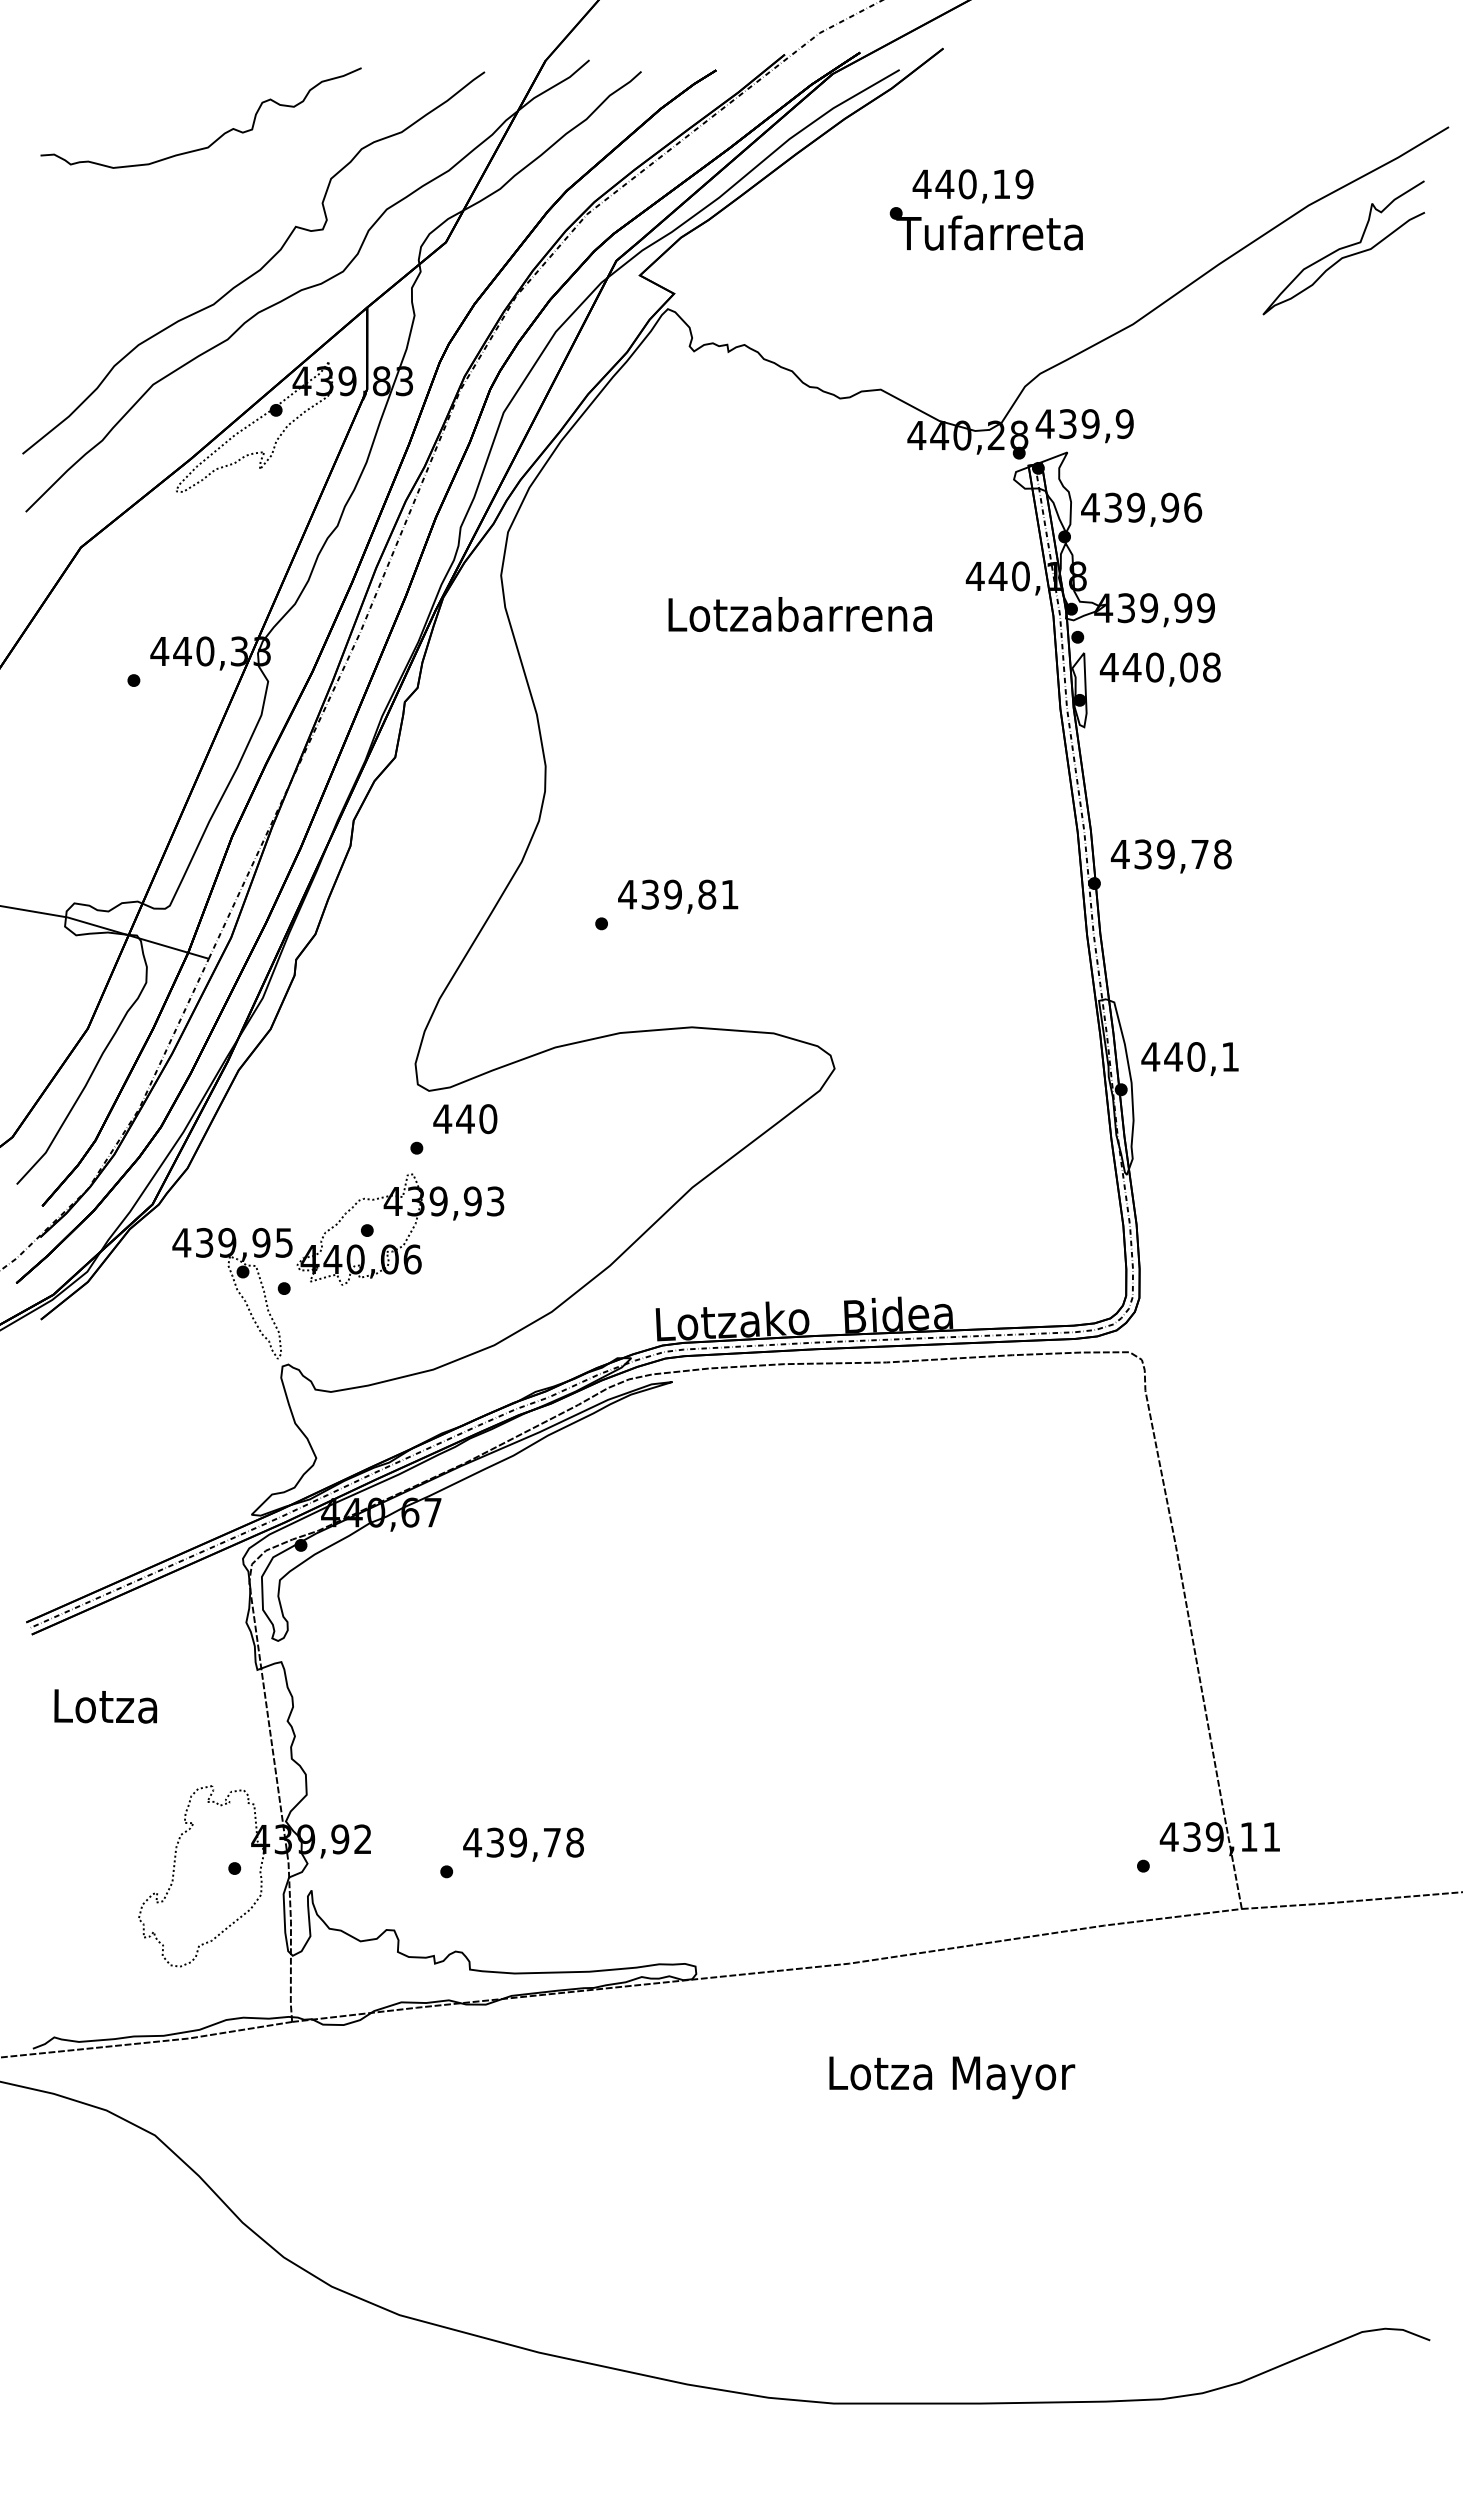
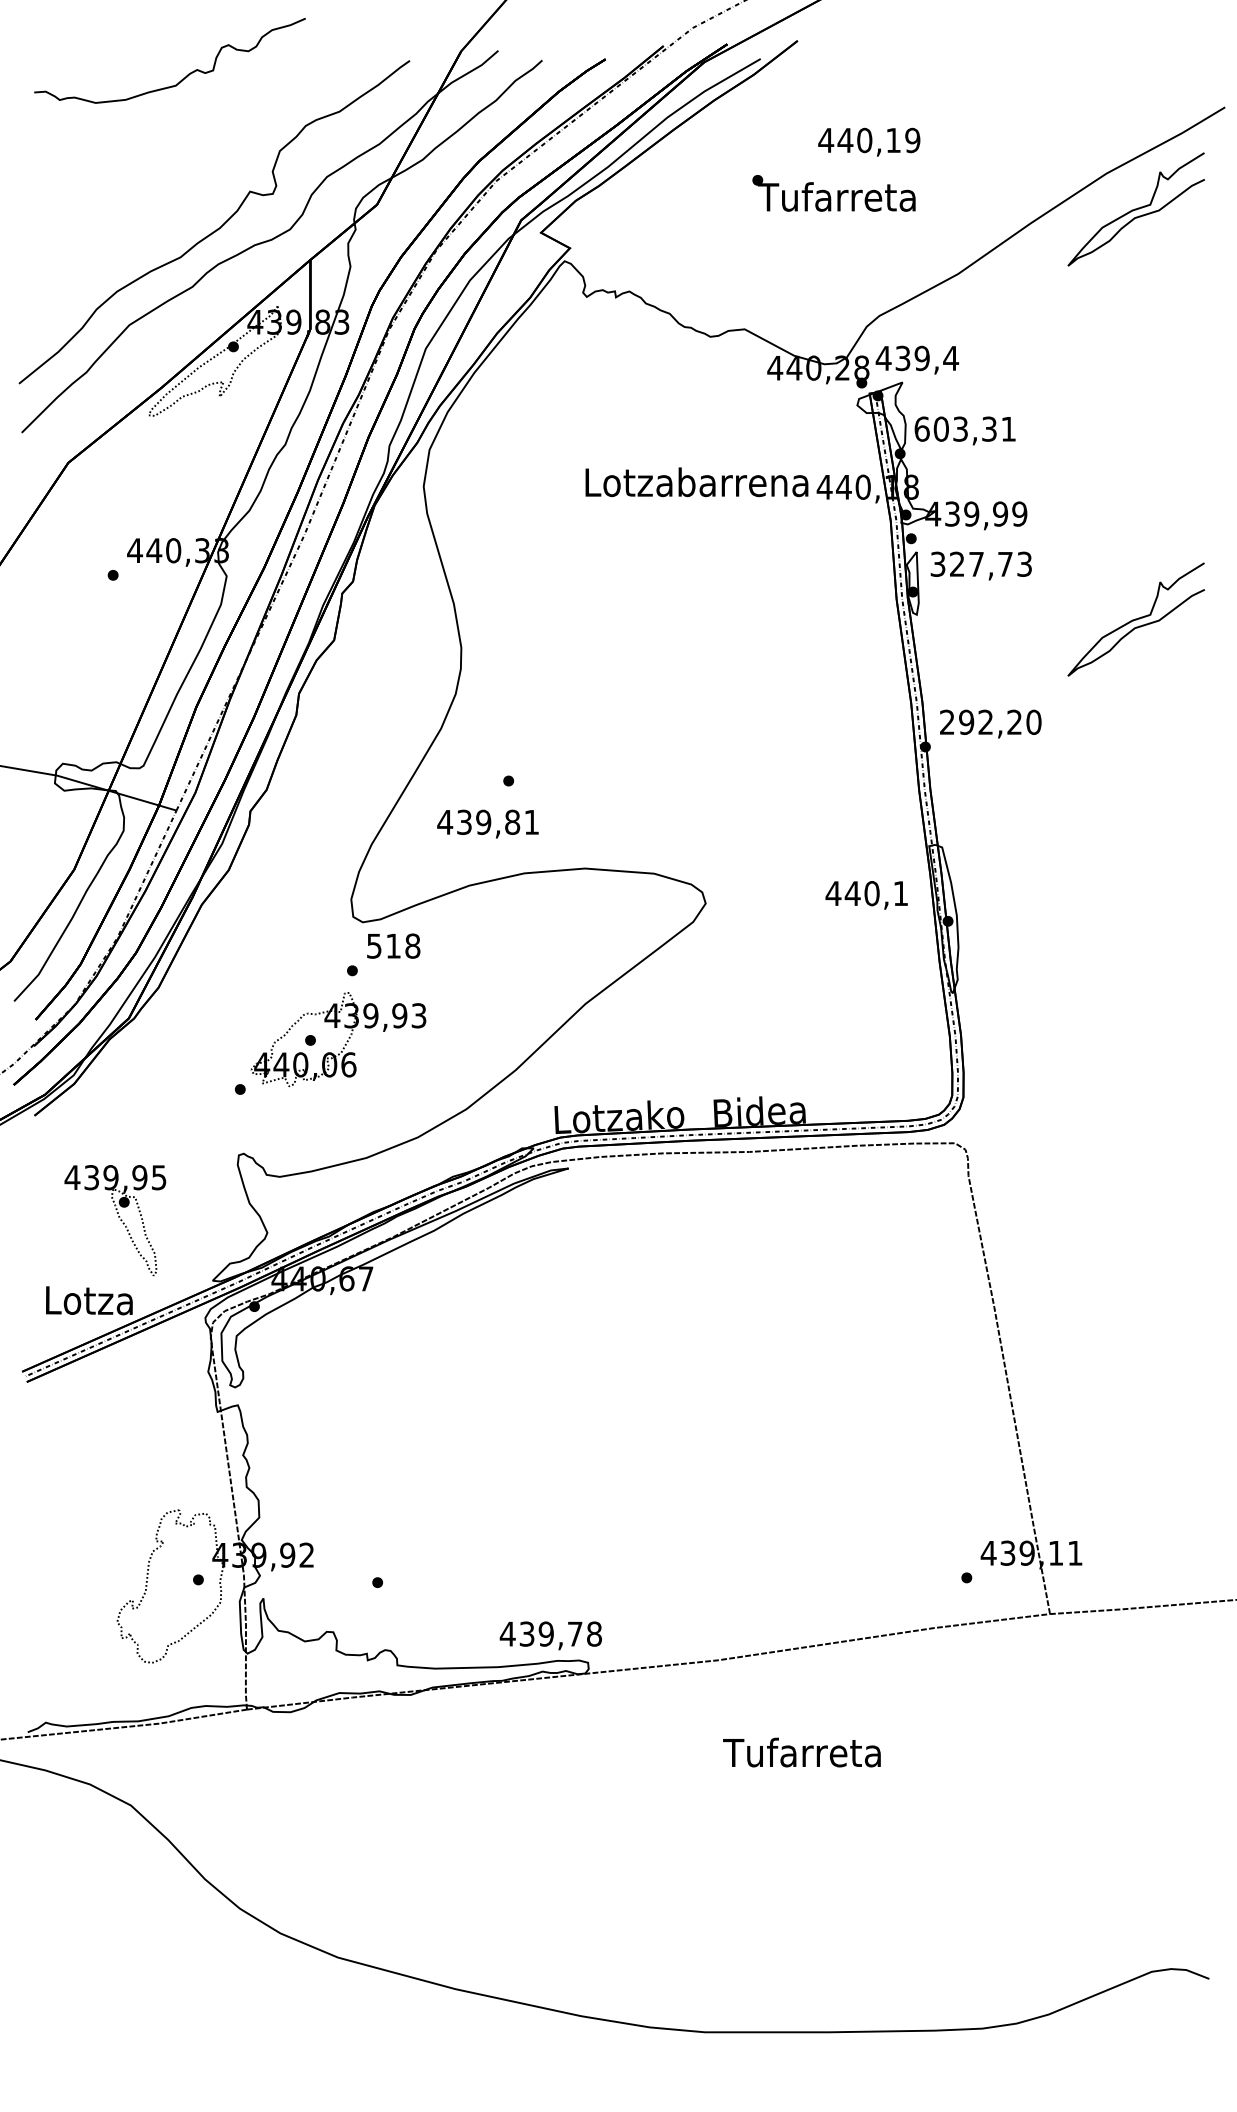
curve: (219, 136) -> (185, 76), moved
text: (972, 186) -> (868, 142), moved
text: (1124, 424) -> (950, 358), 439,9 -> 439,4
text: (1141, 507) -> (965, 428), 439,96 -> 603,31
text: (799, 614) -> (696, 482), moved
text: (1159, 667) -> (980, 564), 440,08 -> 327,73
curve: (1343, 732) -> (1136, 619), added
text: (1170, 854) -> (989, 722), 439,78 -> 292,20
text: (678, 896) -> (488, 823), moved
text: (1189, 1058) -> (866, 894), moved
text: (465, 1119) -> (393, 946), 440 -> 518
part: (232, 1293) -> (115, 1220), moved
text: (105, 1706) -> (89, 1300), moved
text: (523, 1844) -> (550, 1635), moved
text: (952, 2077) -> (805, 1756), Lotza Mayor -> Tufarreta

